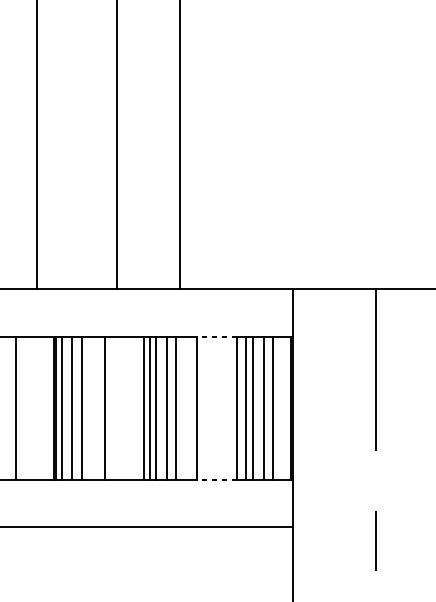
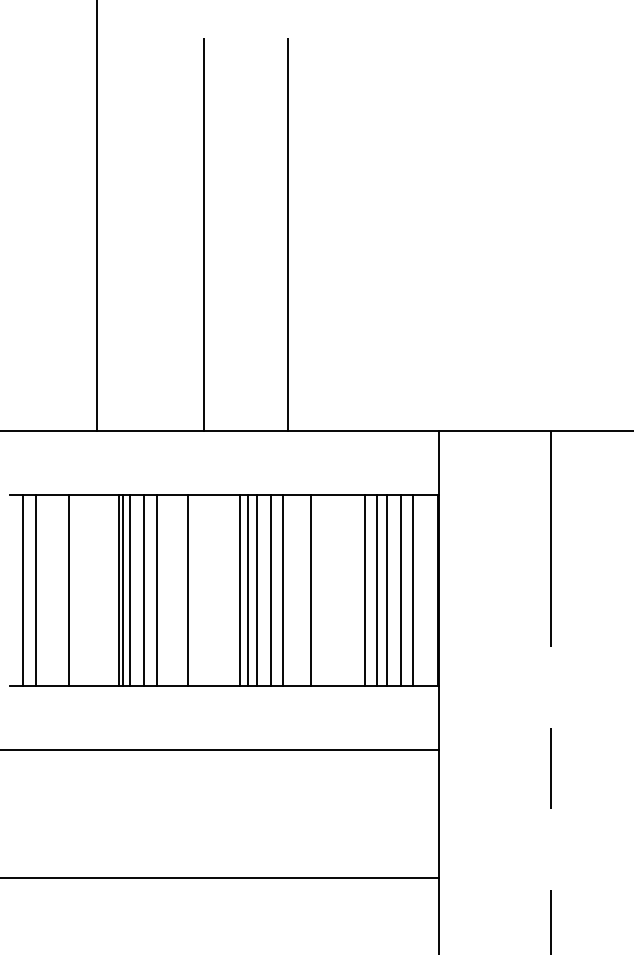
line: (216, 336) -> (337, 494), dashed -> solid
line: (216, 479) -> (337, 686), dashed -> solid

